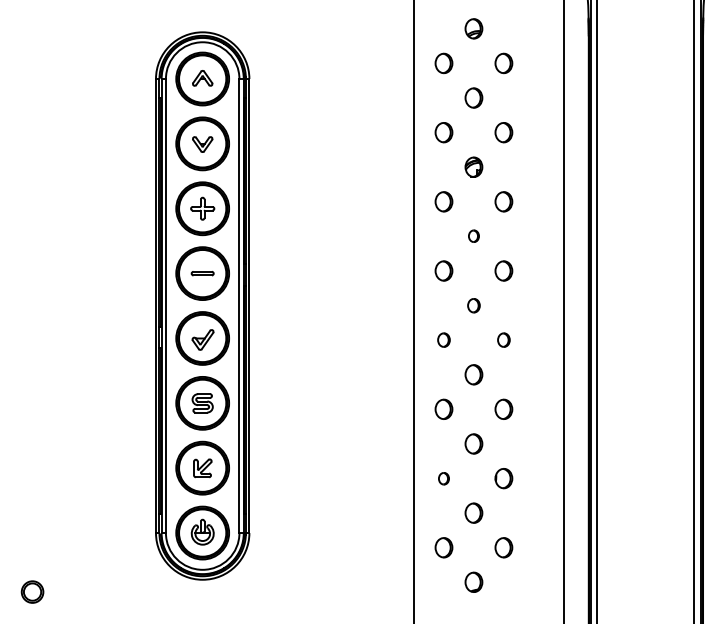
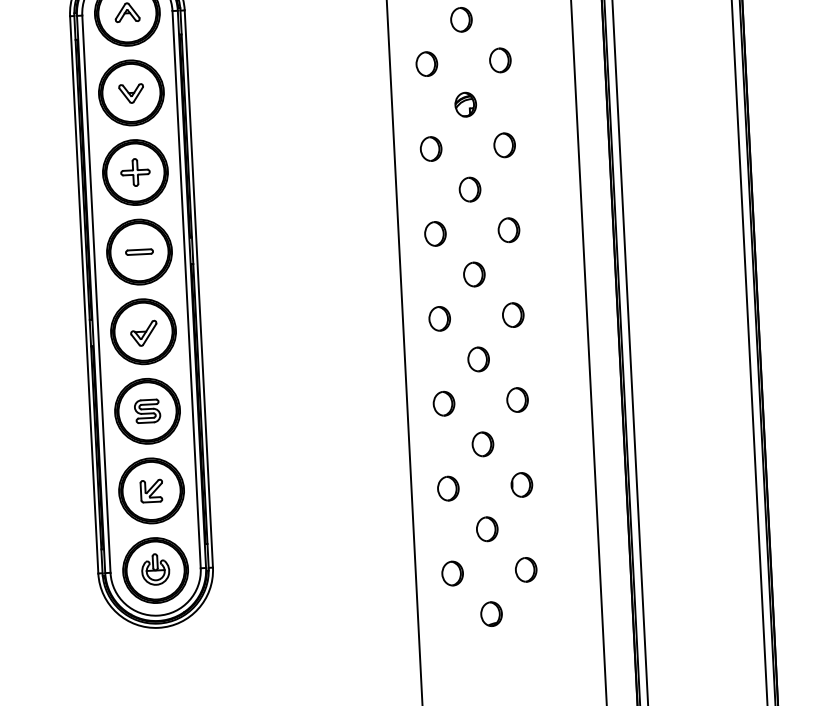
part: (473, 235) -> (469, 188), size x1.67
part: (473, 305) -> (473, 274), size x1.43
part: (443, 339) -> (439, 318), size x1.43
part: (503, 339) -> (512, 314), size x1.43
part: (443, 478) -> (447, 488), size x1.67

